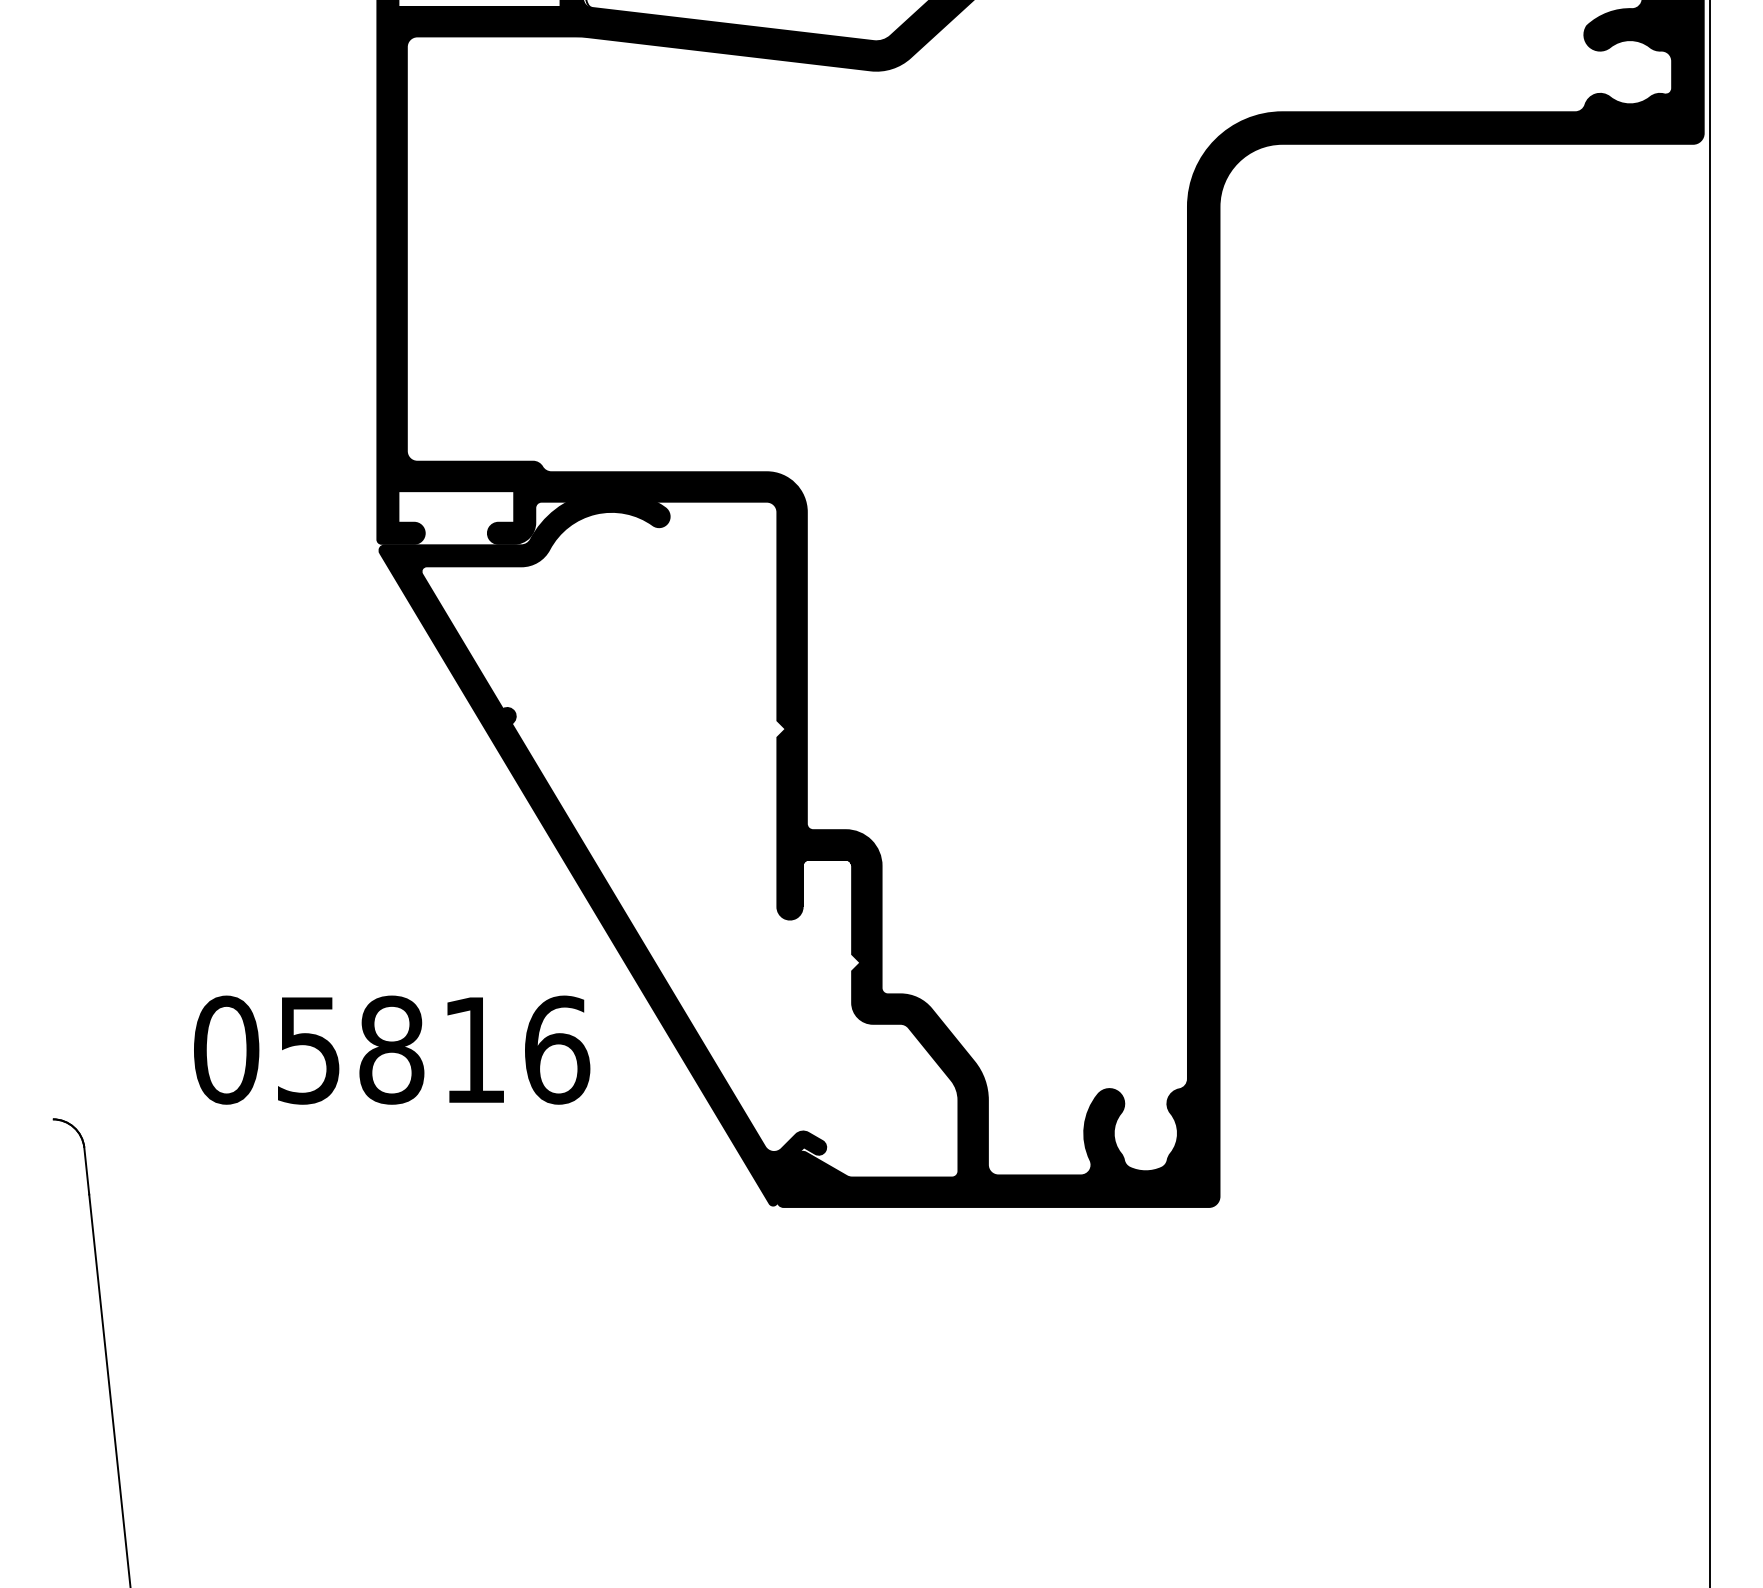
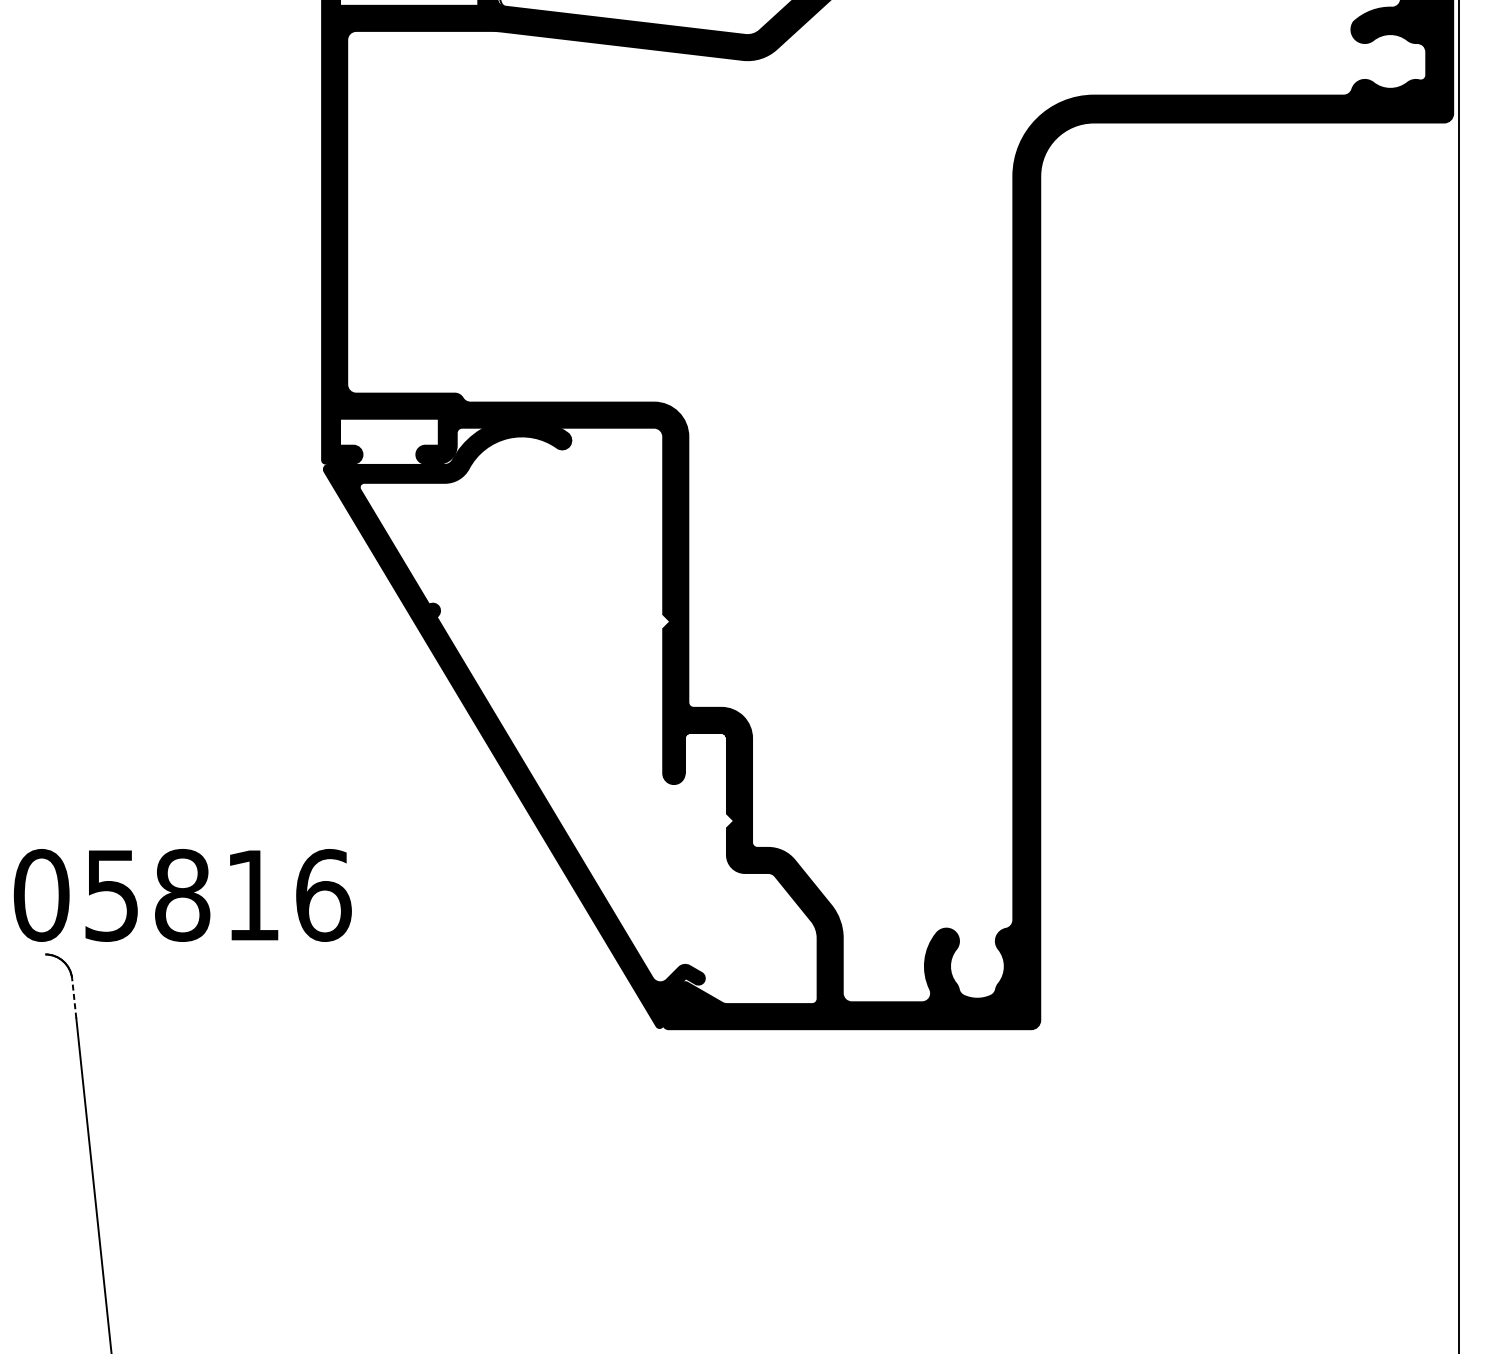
text: (392, 1049) -> (183, 894), moved
line: (86, 1171) -> (74, 998), solid -> dashed

